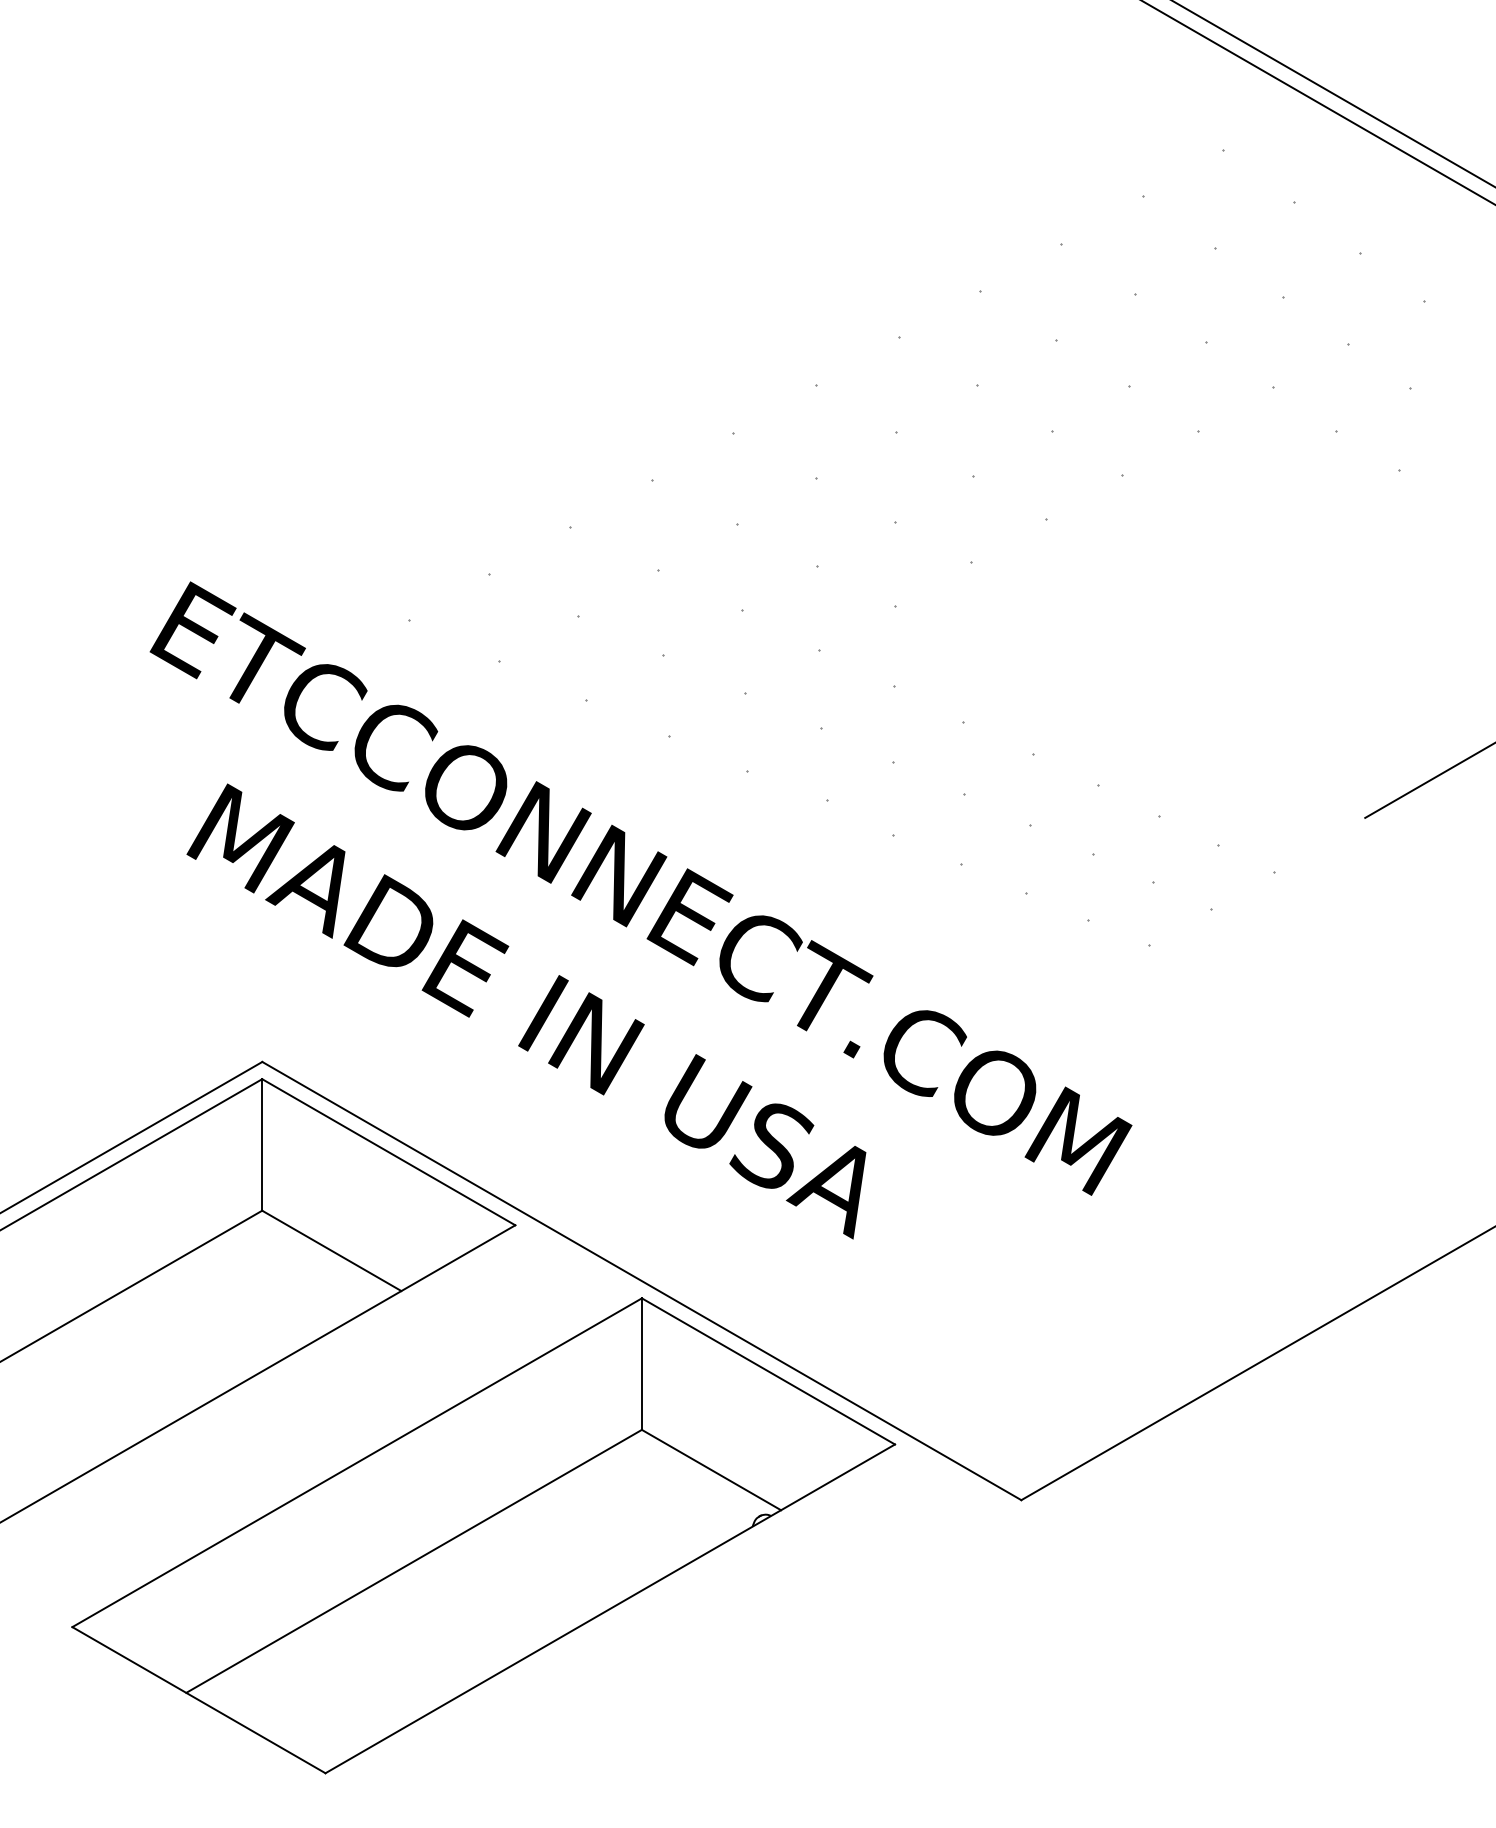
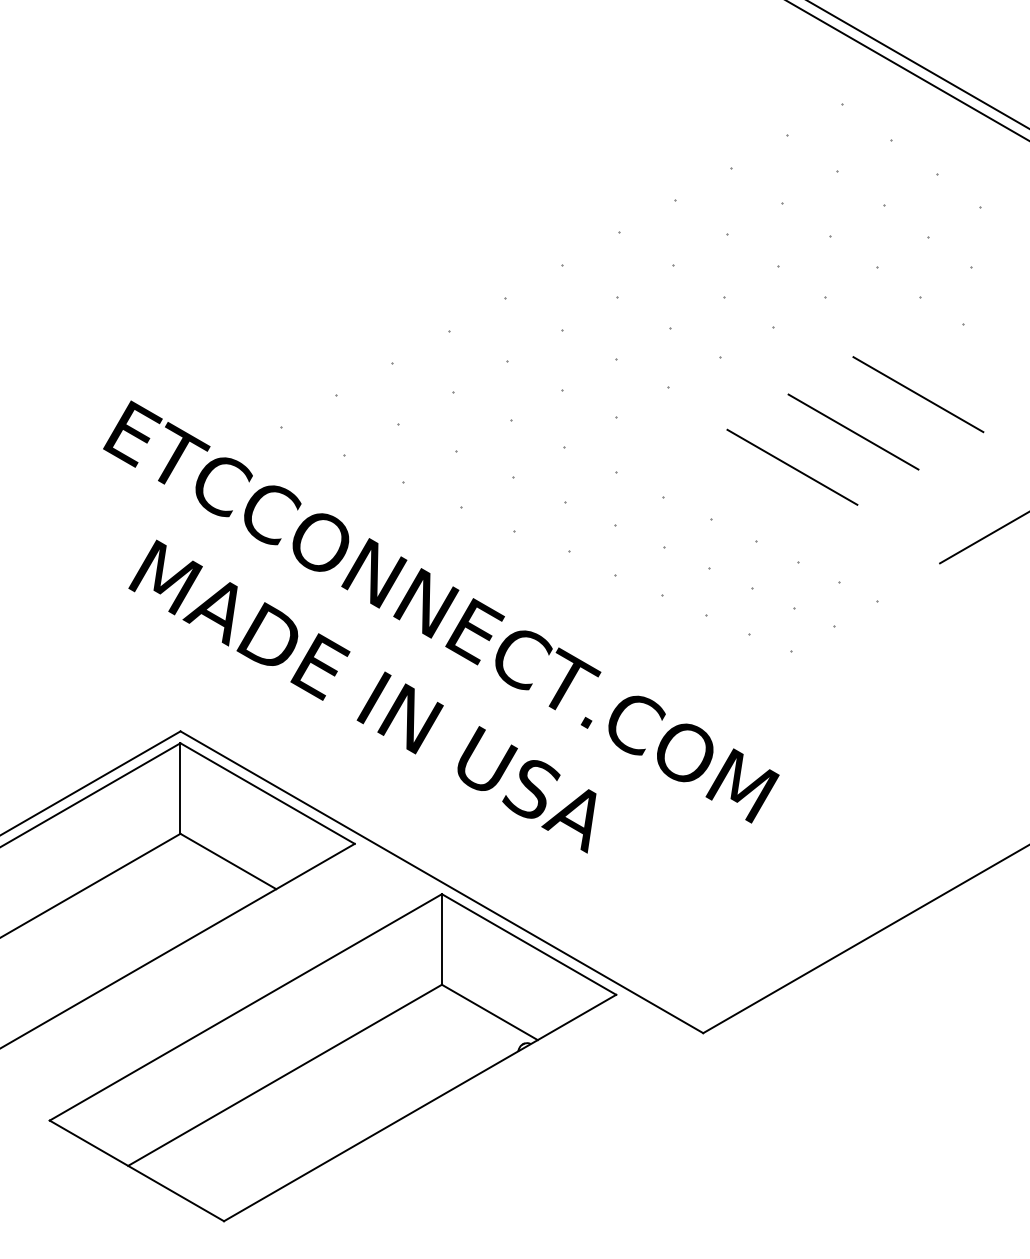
line: (1333, 572) -> (918, 394), added
line: (1239, 626) -> (853, 431), added
line: (1150, 677) -> (792, 466), added

